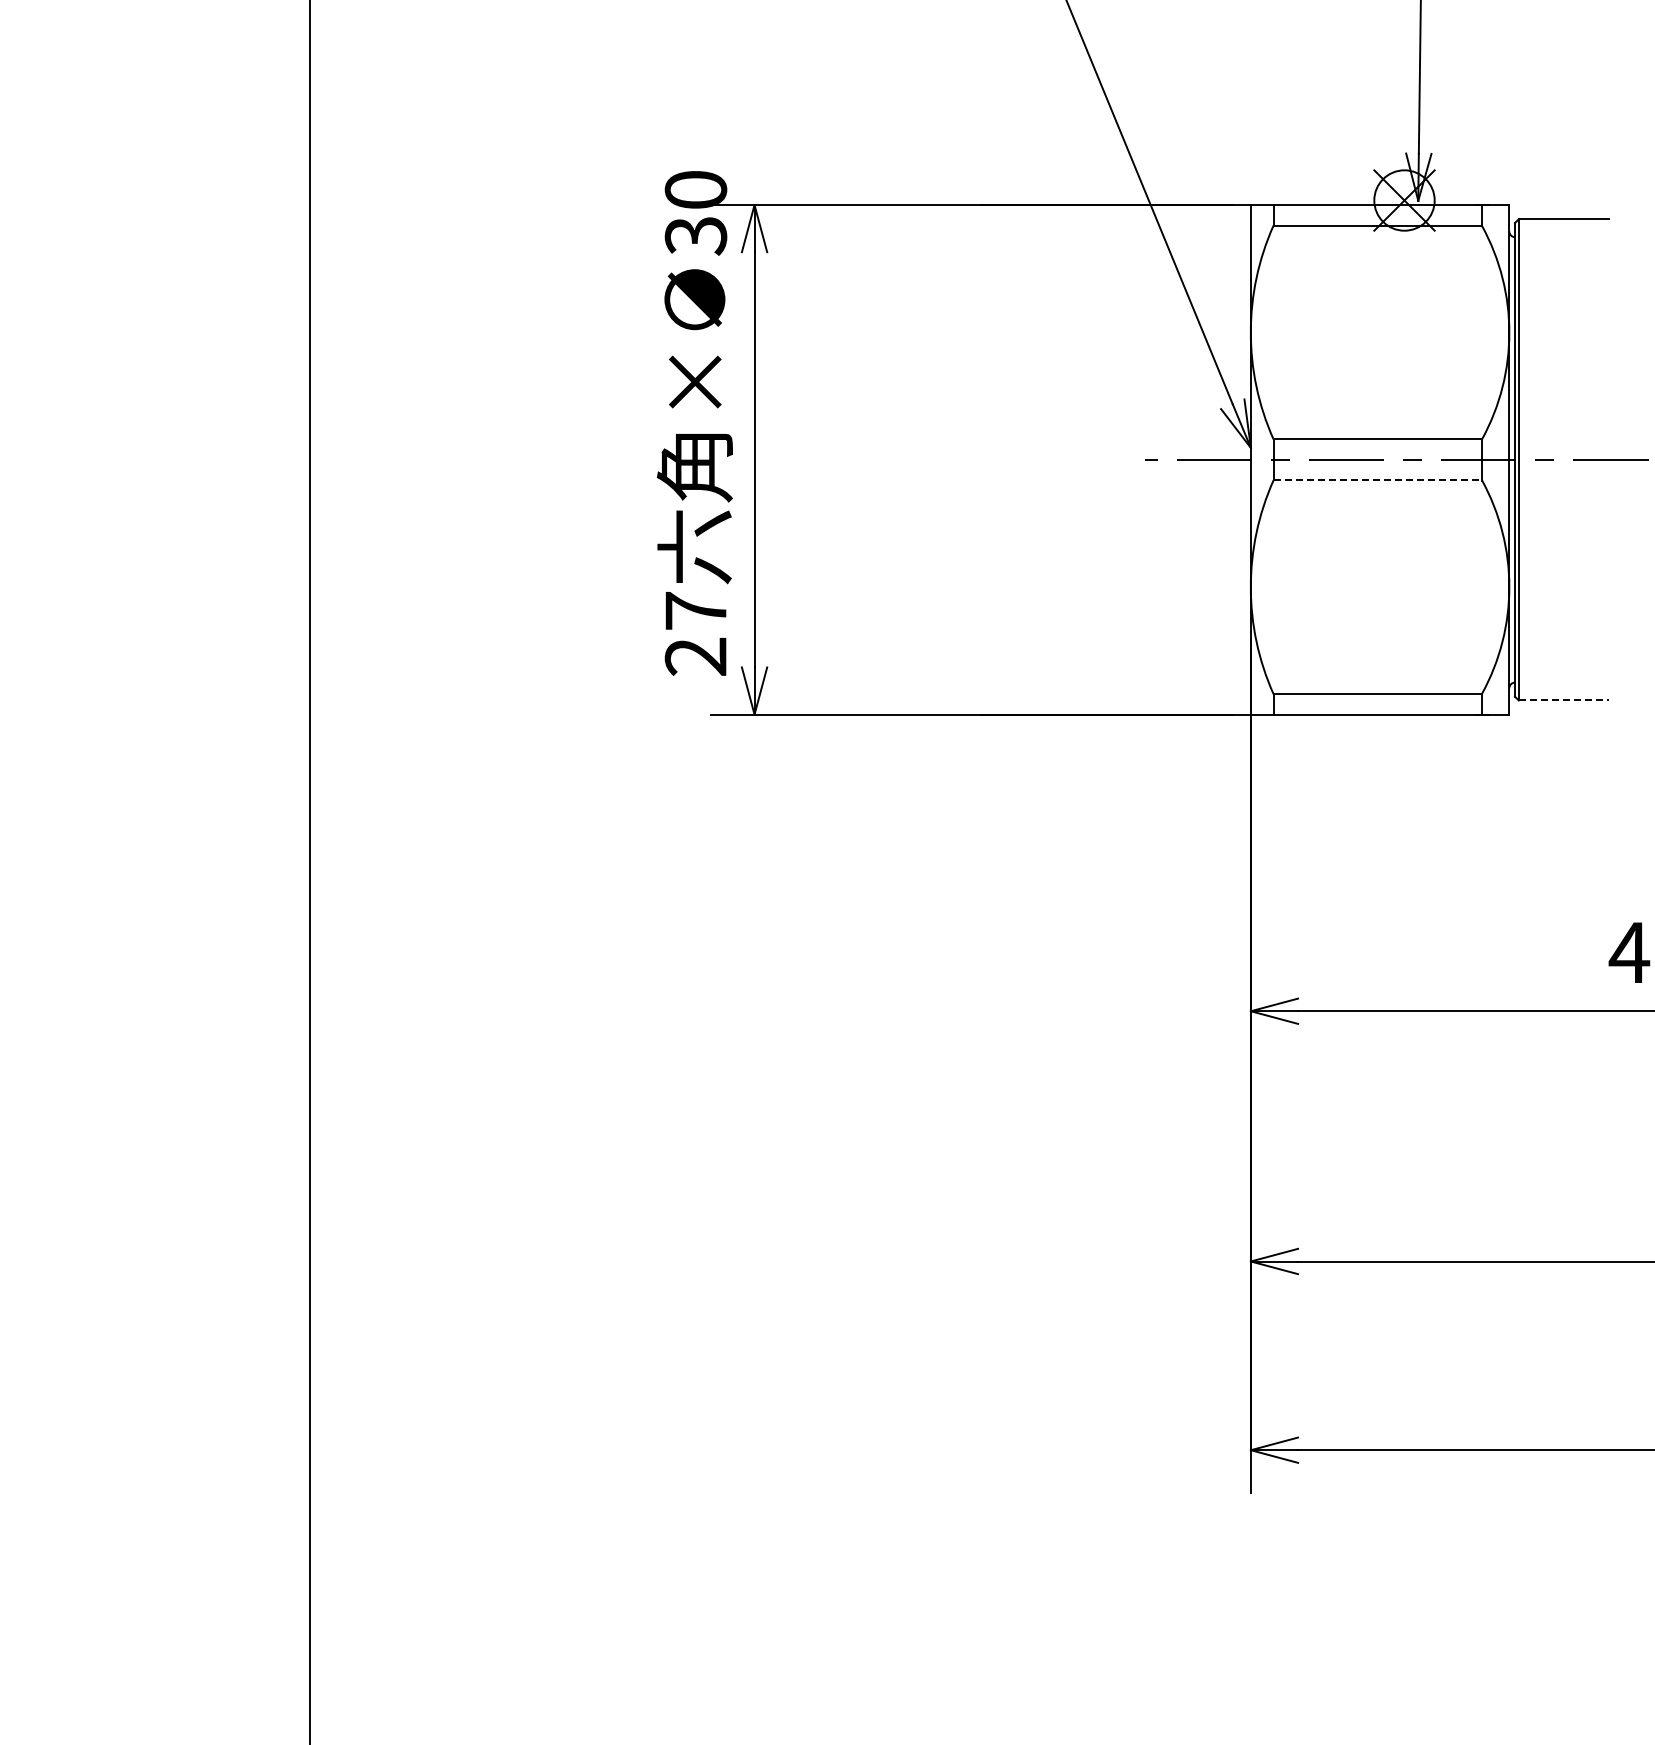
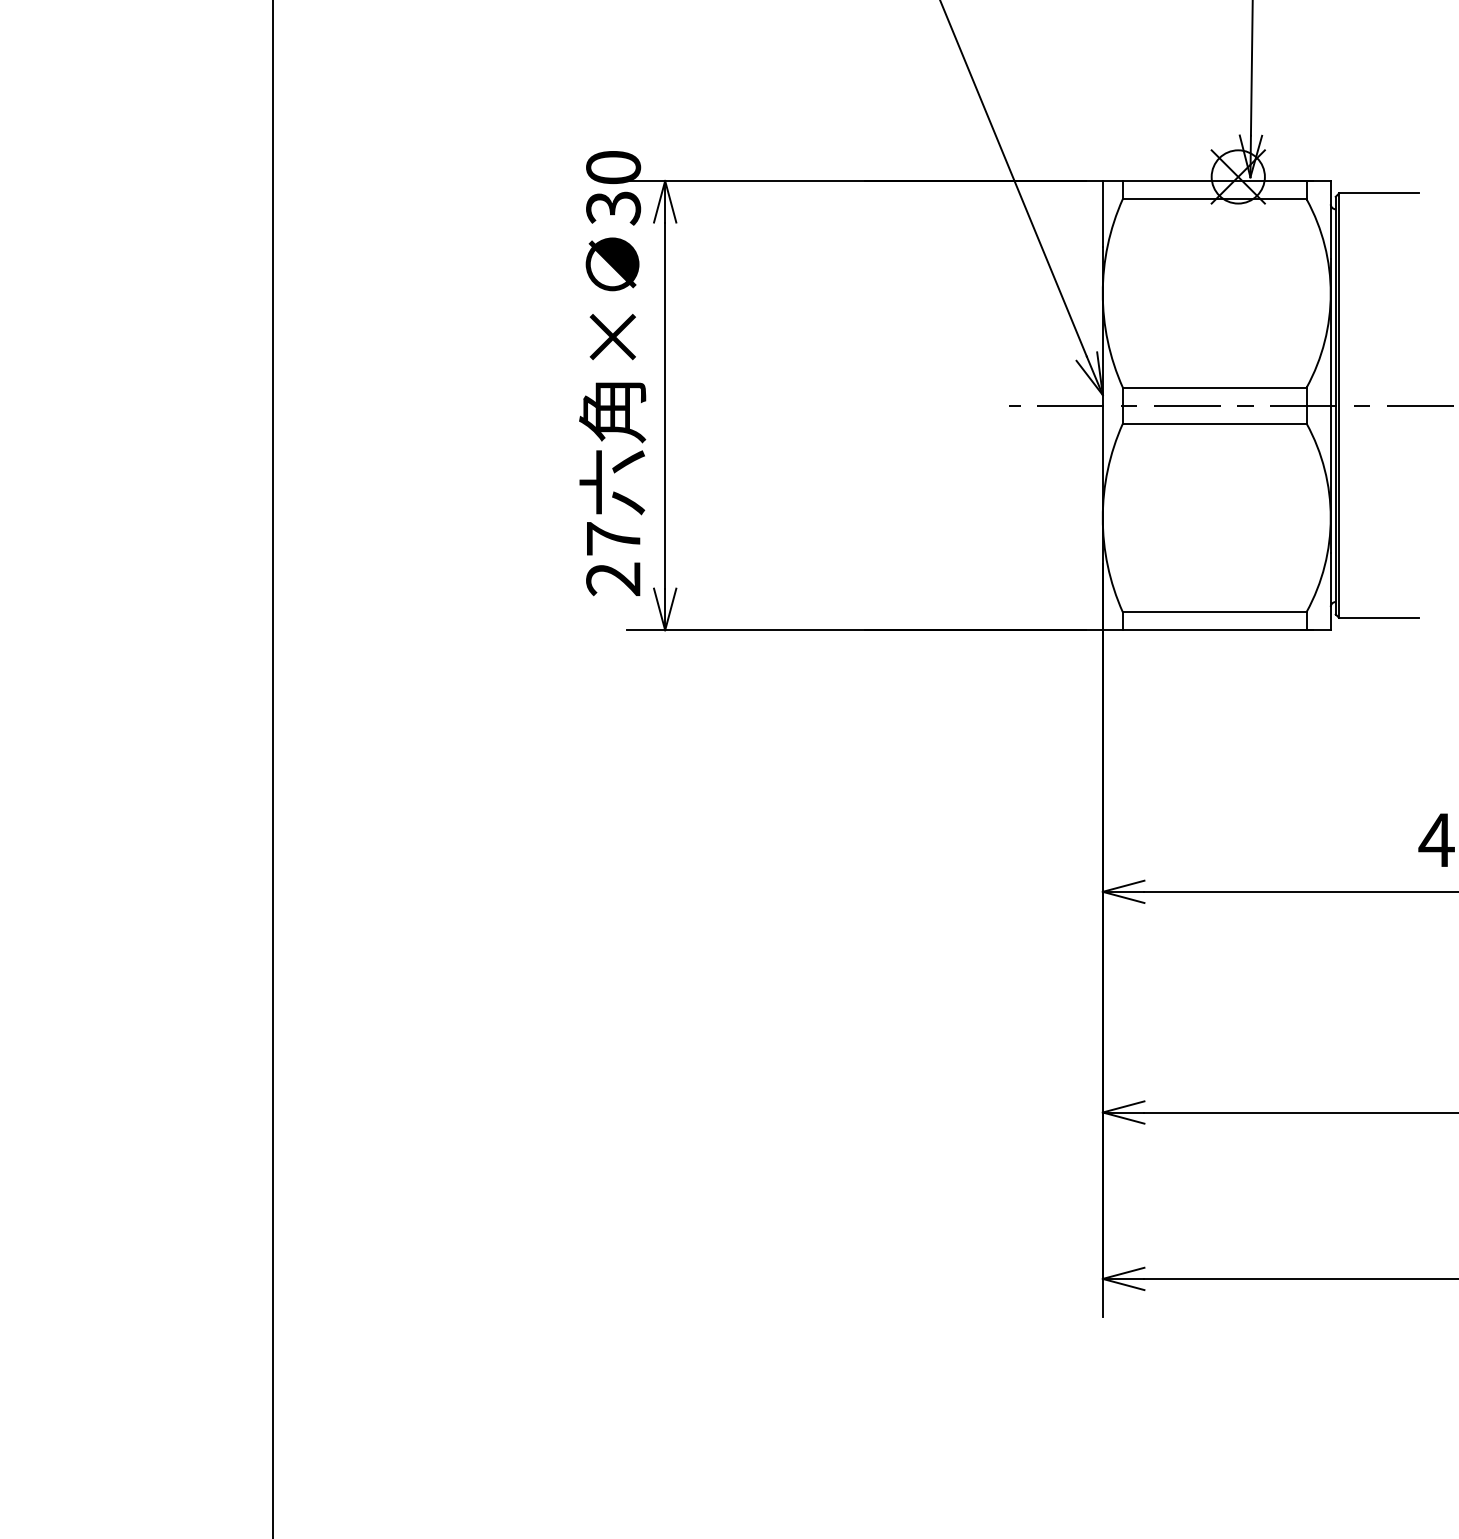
line: (1378, 480) -> (1215, 423), dashed -> solid
line: (1564, 700) -> (1379, 617), dashed -> solid

